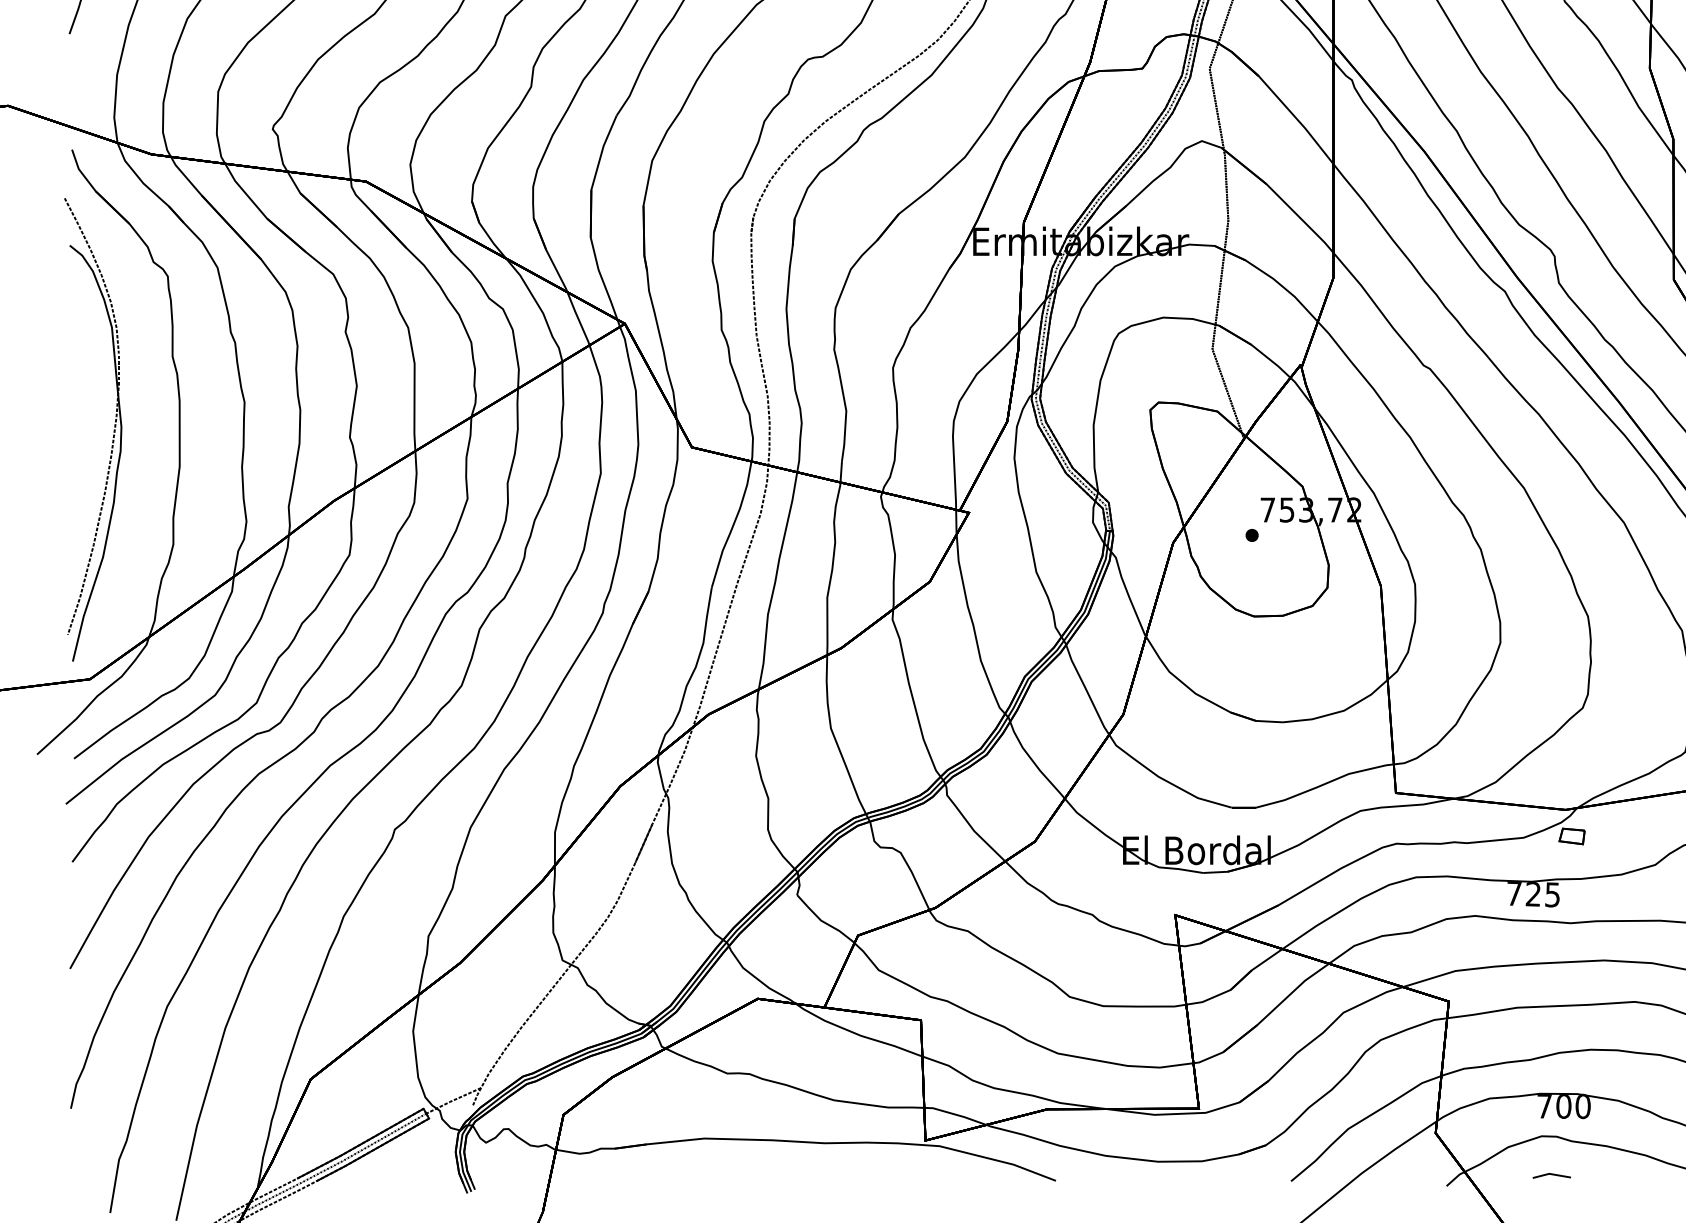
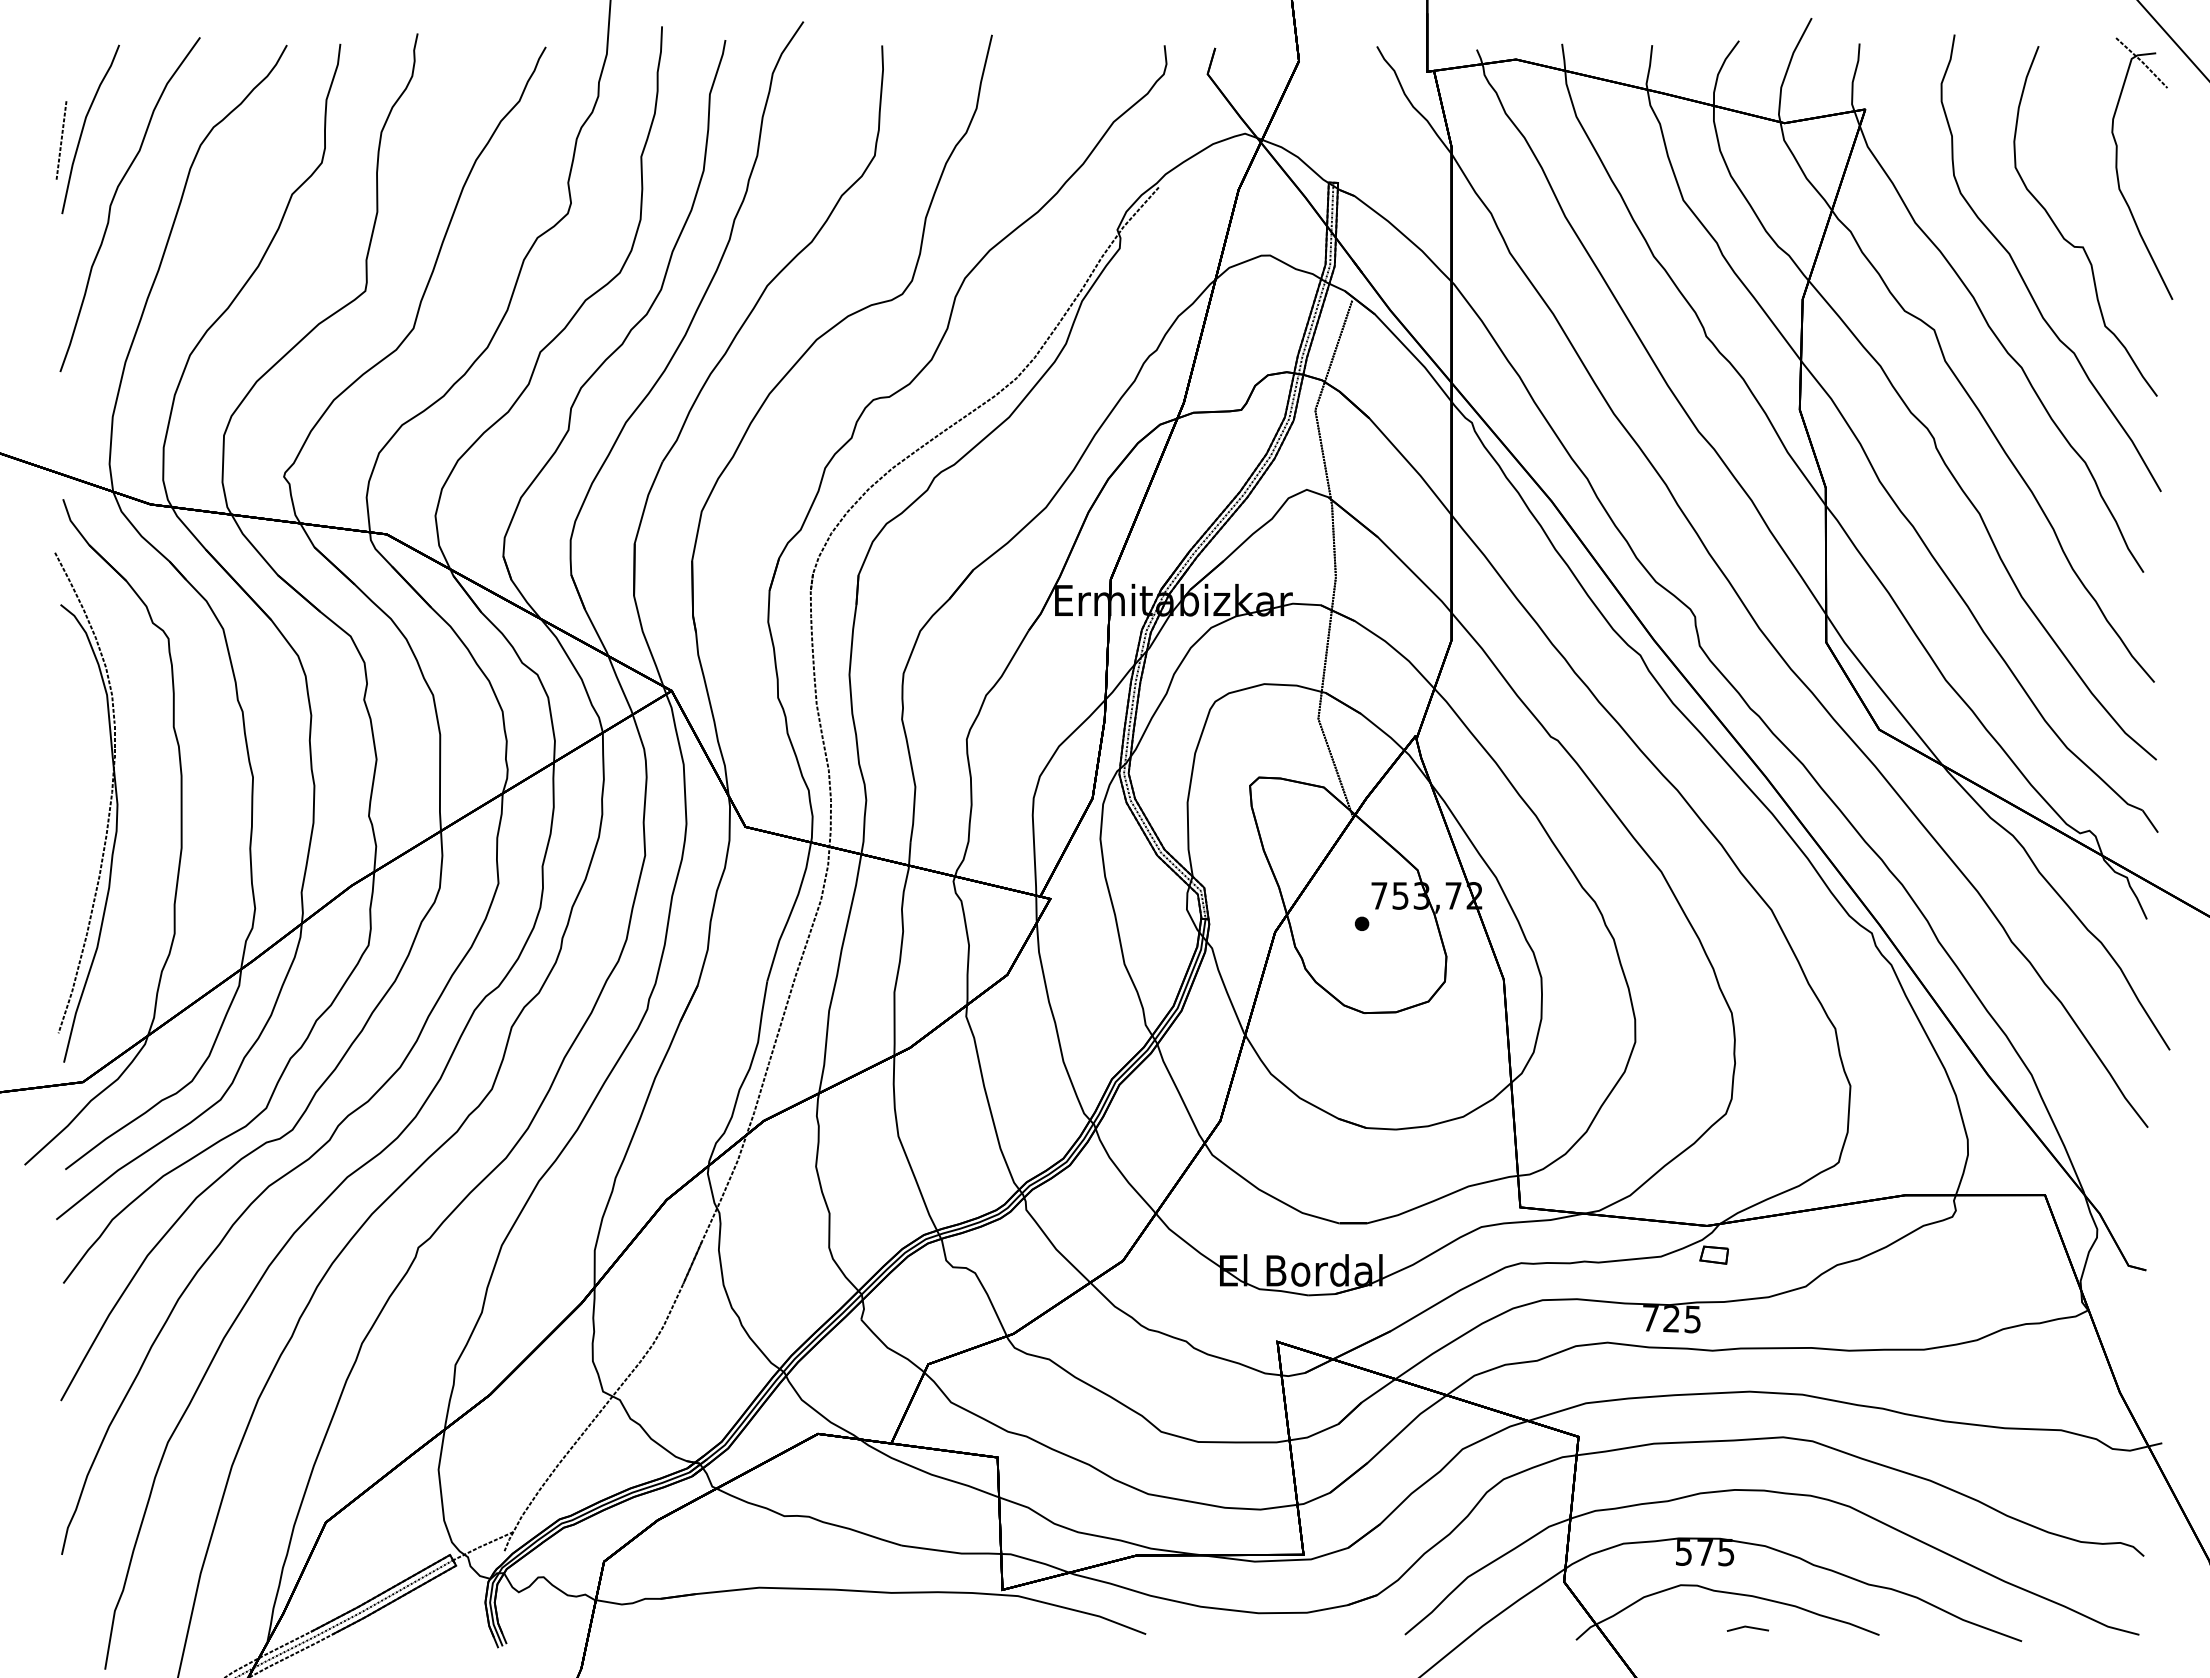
text: (1564, 1106) -> (1705, 1552), 700 -> 575
line: (1551, 1174) -> (1747, 1627), moved

